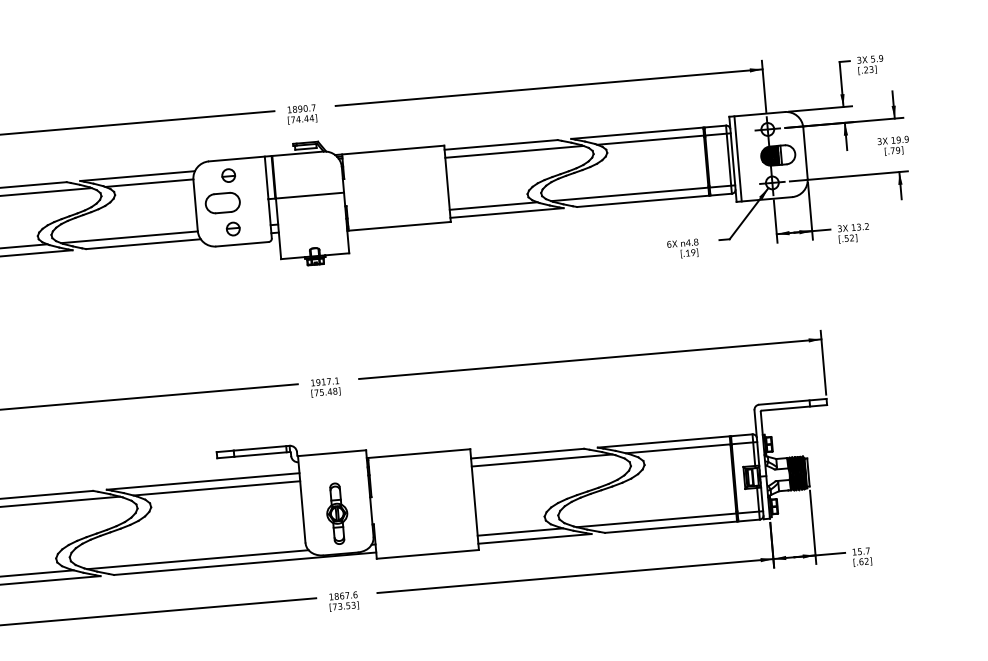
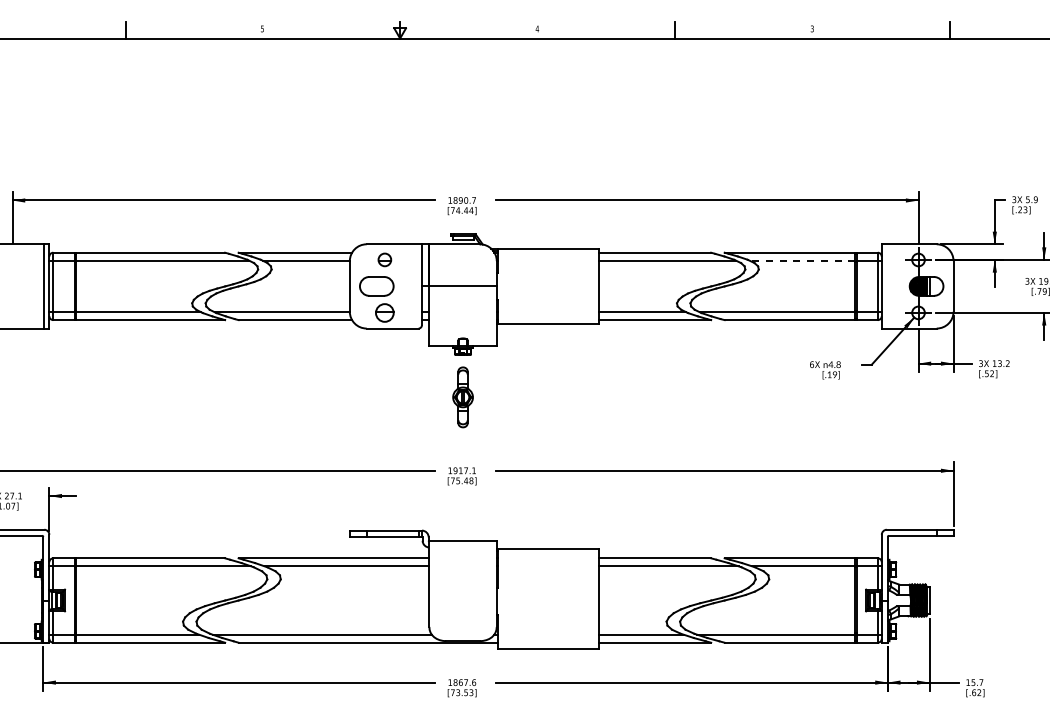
line: (650, 140) -> (802, 260), solid -> dashed
line: (737, 159) -> (886, 286), removed
part: (232, 228) -> (384, 312), size x1.4
part: (336, 513) -> (462, 397), moved

